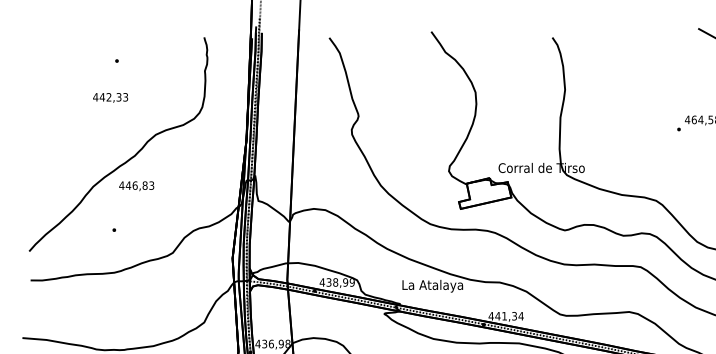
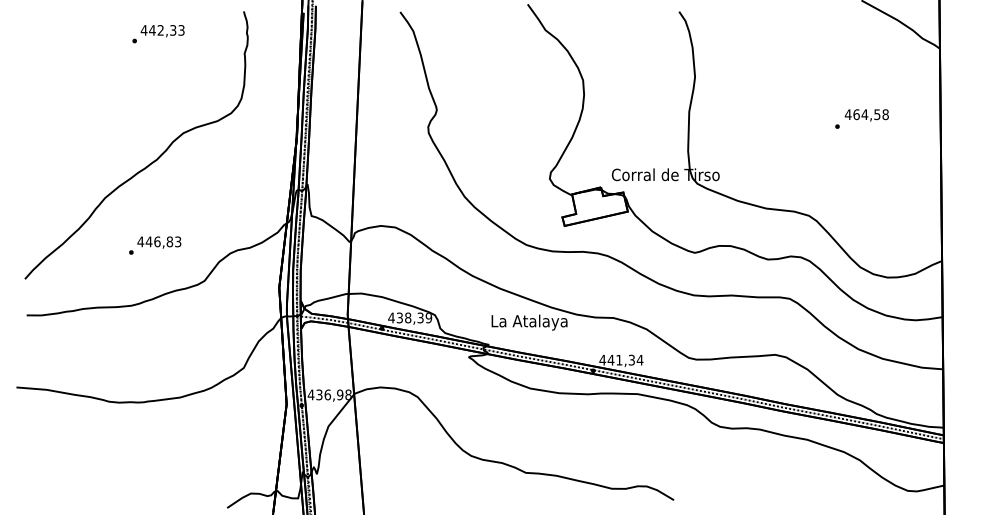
text: (110, 98) -> (162, 31), moved
text: (136, 186) -> (159, 242), moved
text: (345, 282) -> (420, 317), 438,99 -> 438,39

